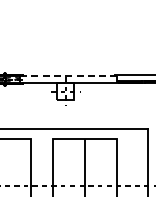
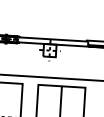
line: (68, 76) -> (52, 39), dashed -> solid

